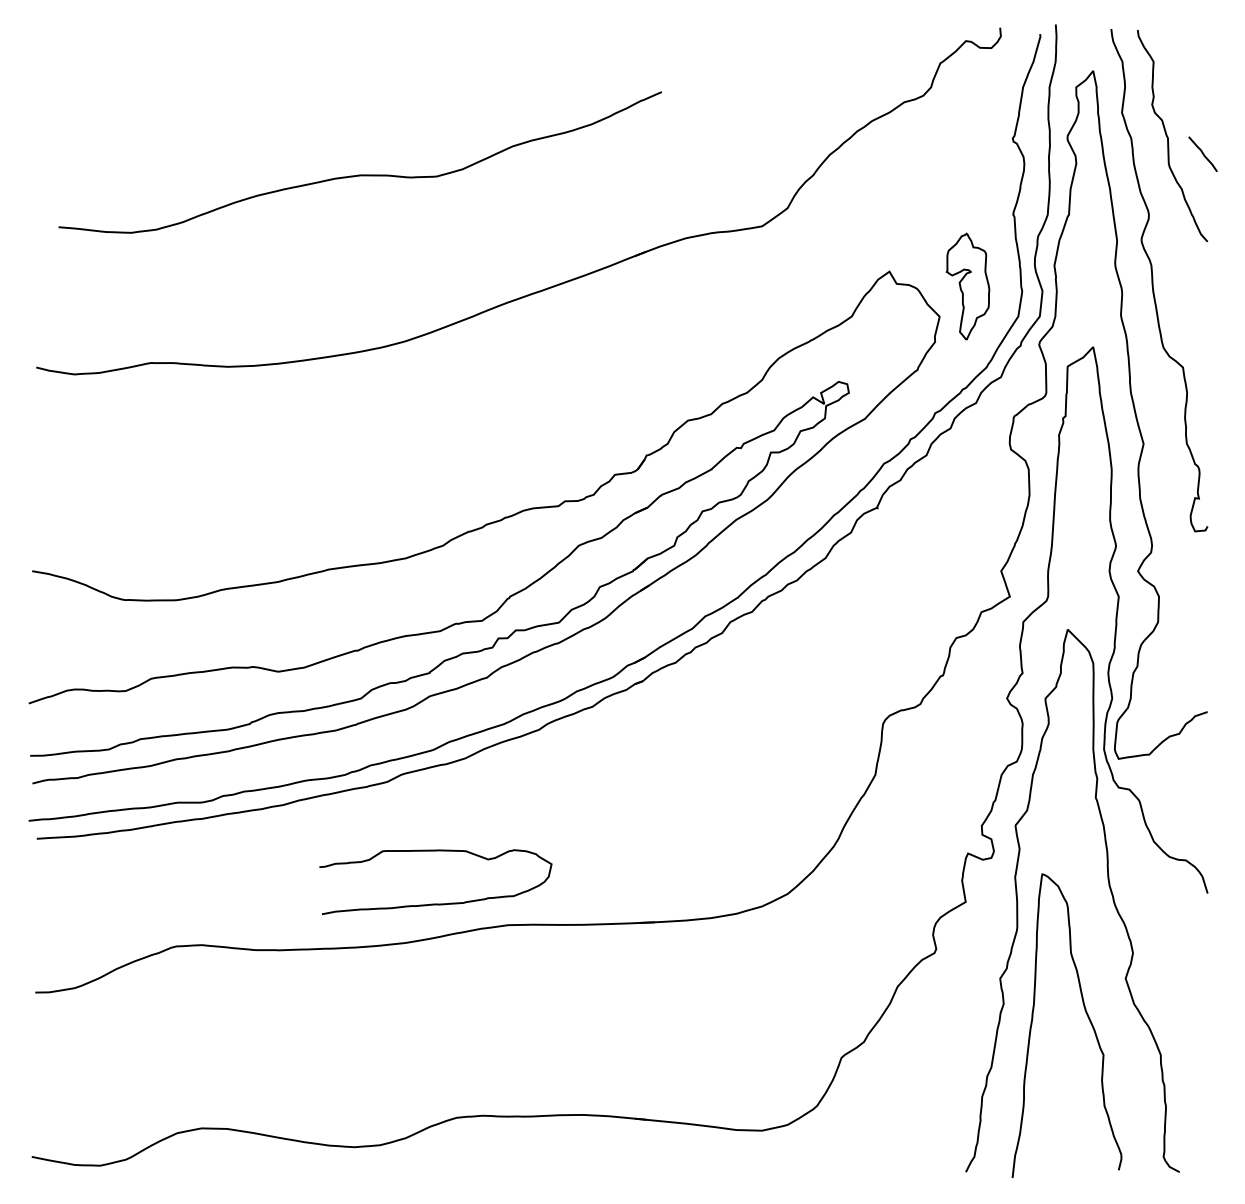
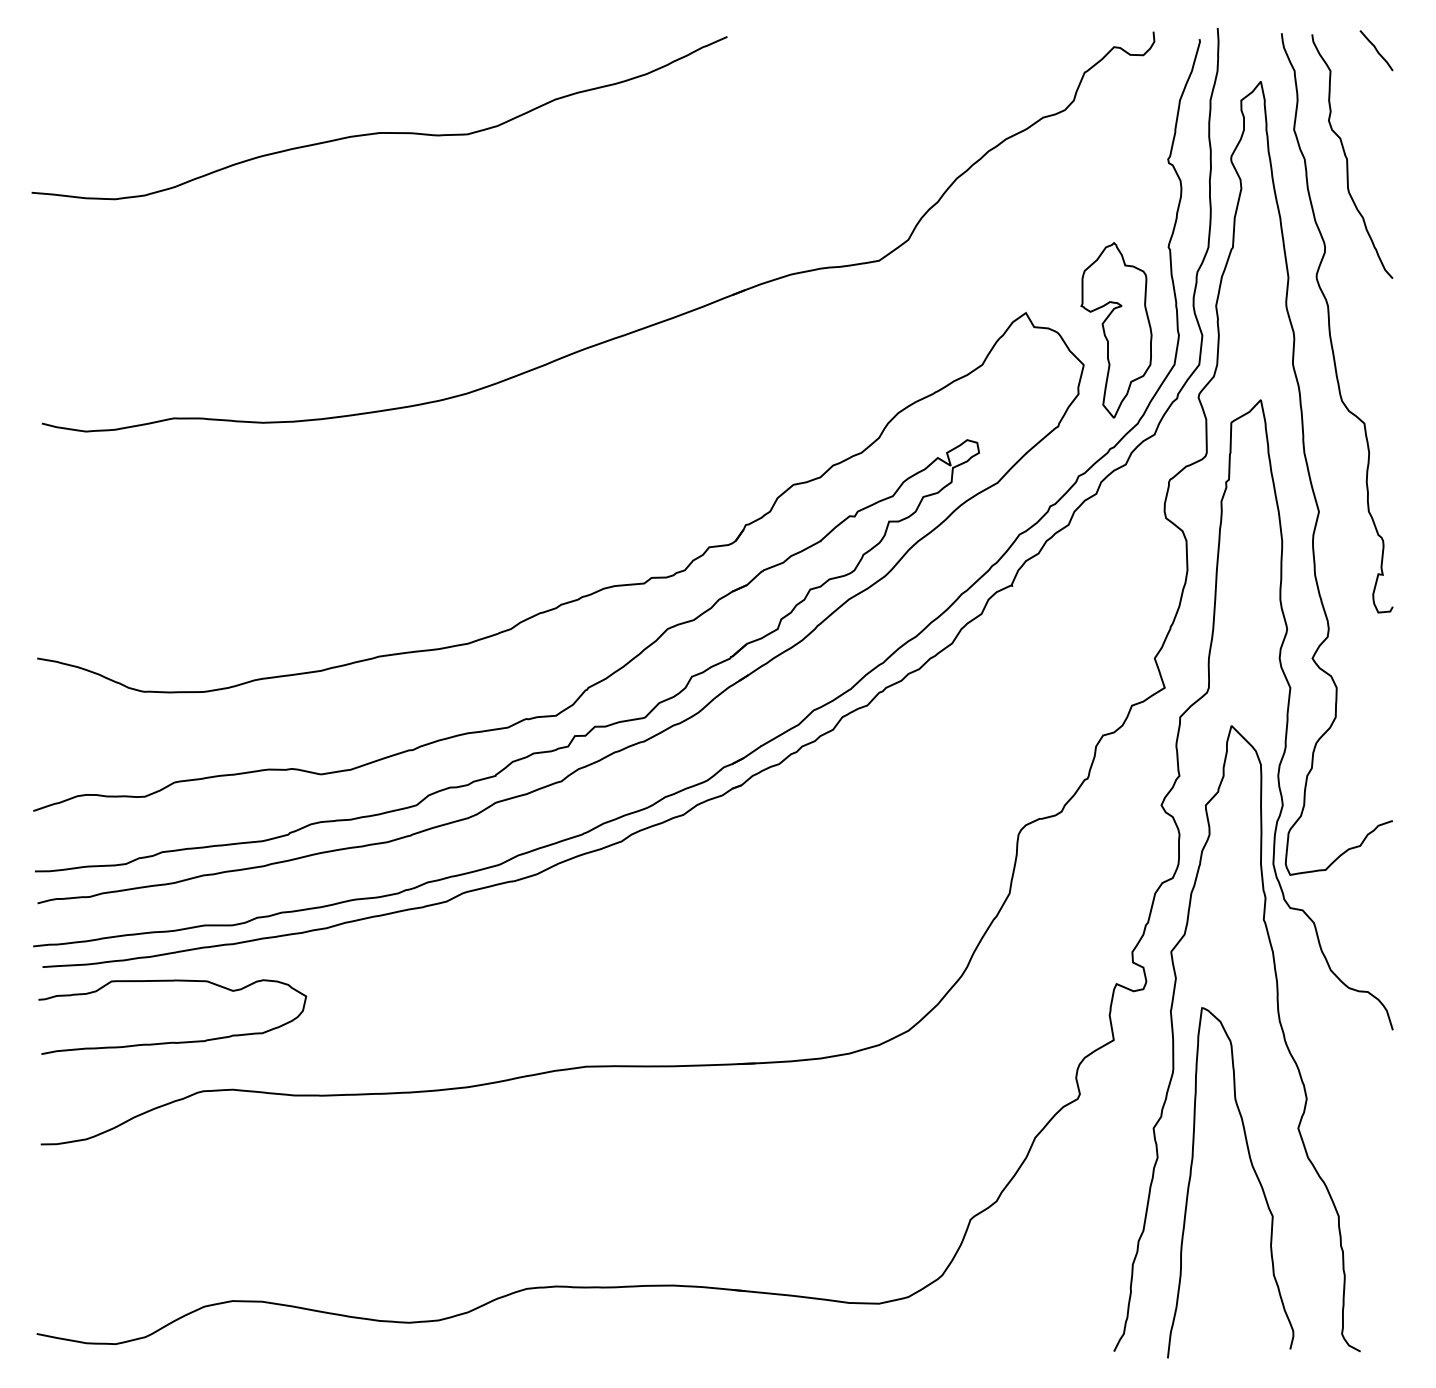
line: (1203, 154) -> (1376, 50), moved
curve: (360, 174) -> (379, 132), moved
part: (968, 286) -> (1116, 330), size x1.43
curve: (435, 903) -> (172, 1041), moved

